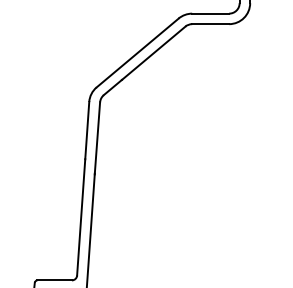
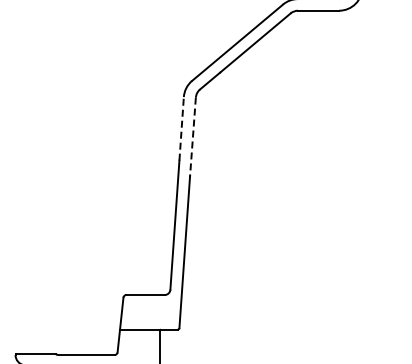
line: (87, 130) -> (181, 128), solid -> dashed
line: (97, 139) -> (192, 138), solid -> dashed

